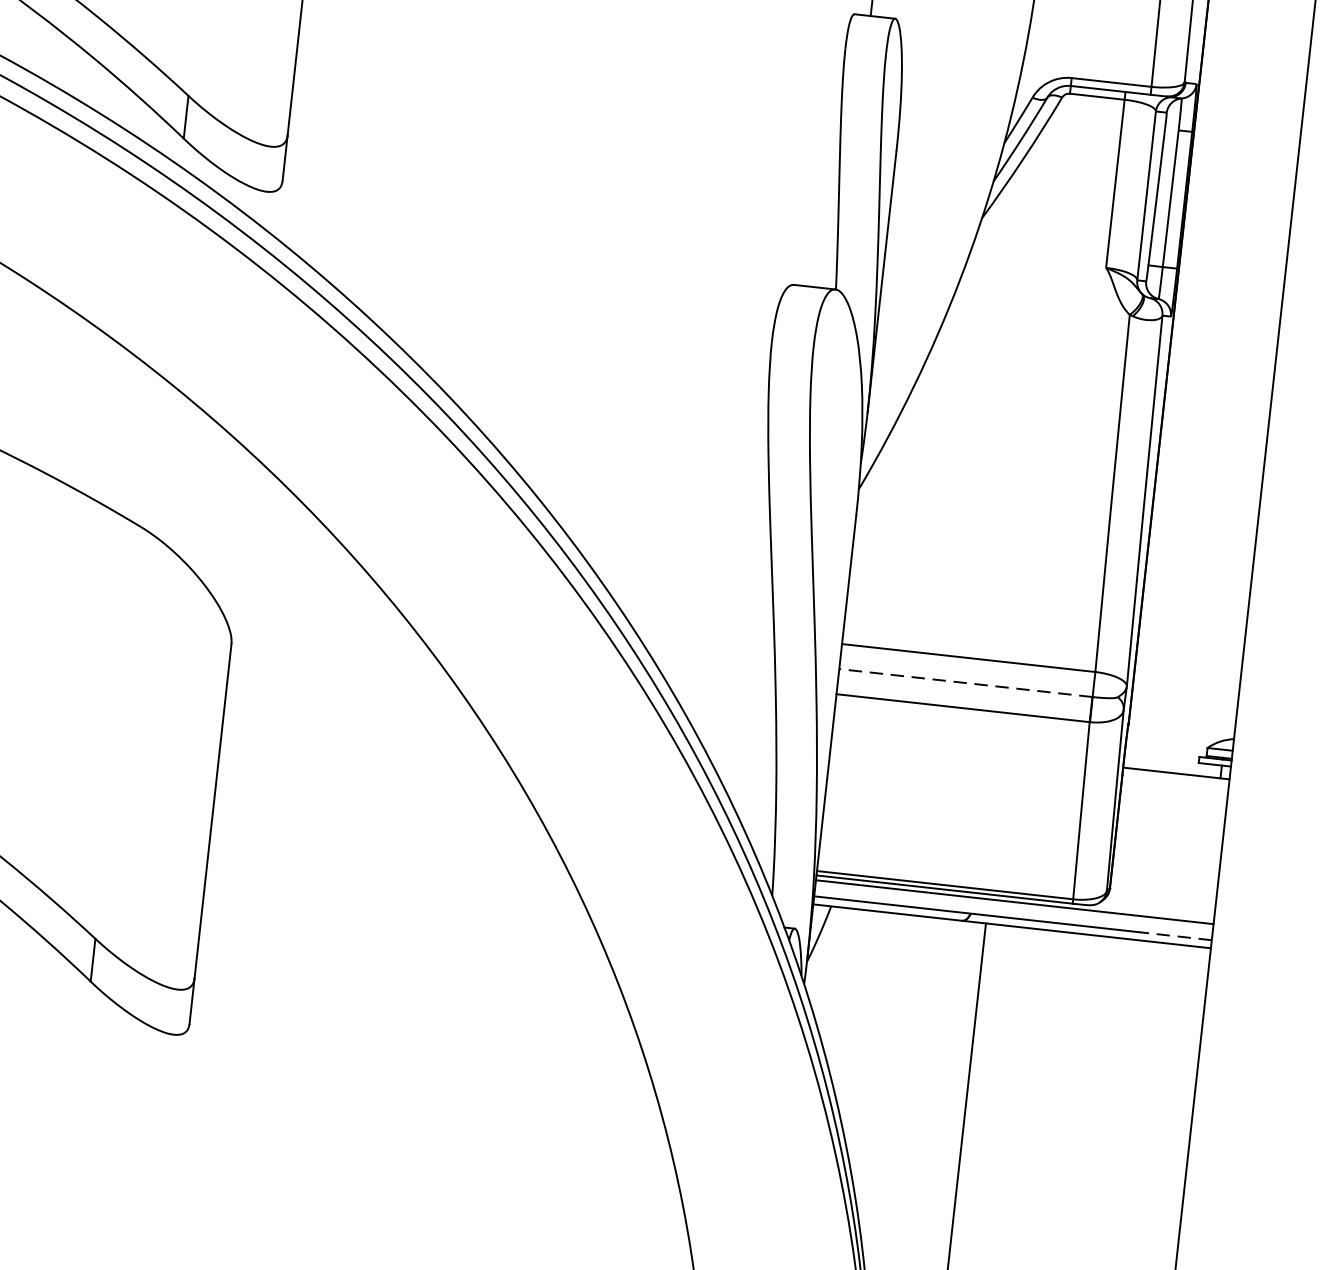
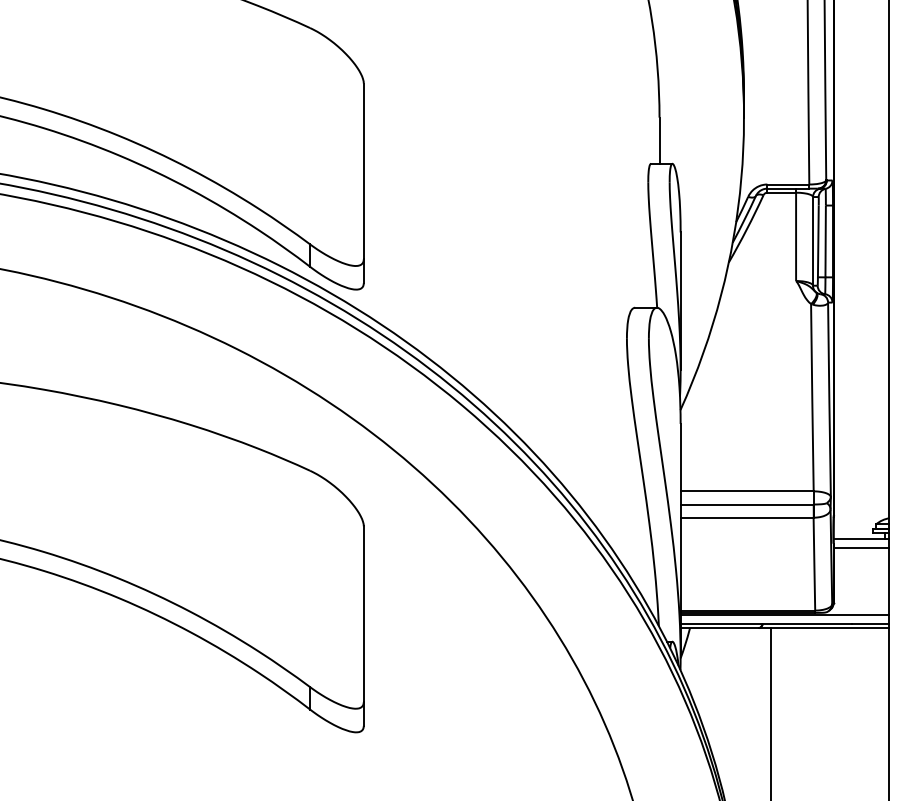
line: (964, 682) -> (746, 504), dashed -> solid
line: (1174, 788) -> (861, 547), added
line: (1175, 935) -> (870, 623), dashed -> solid

